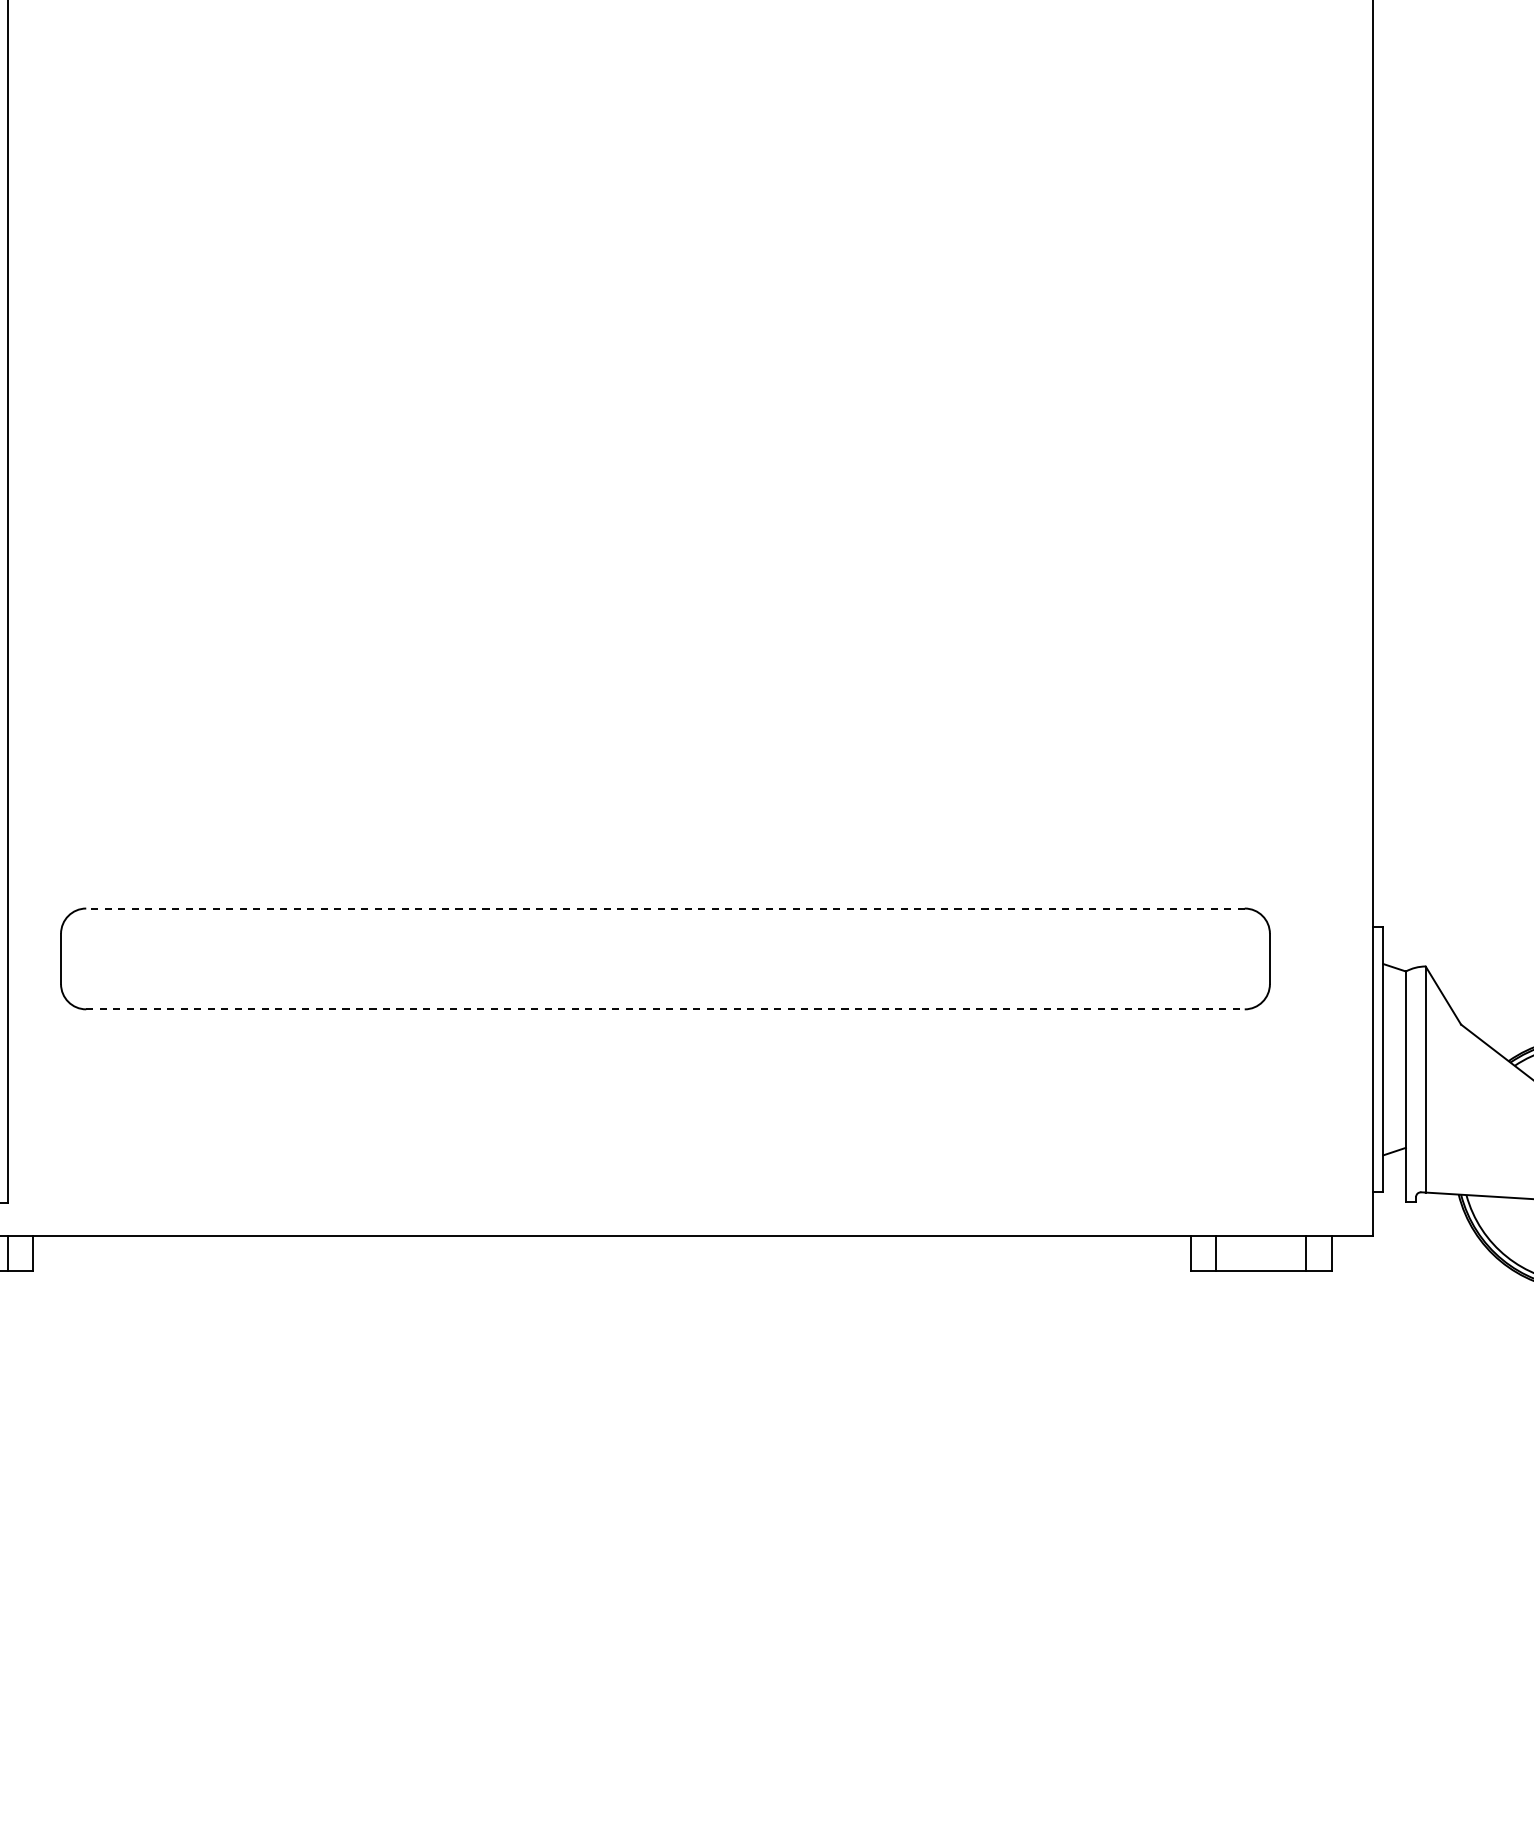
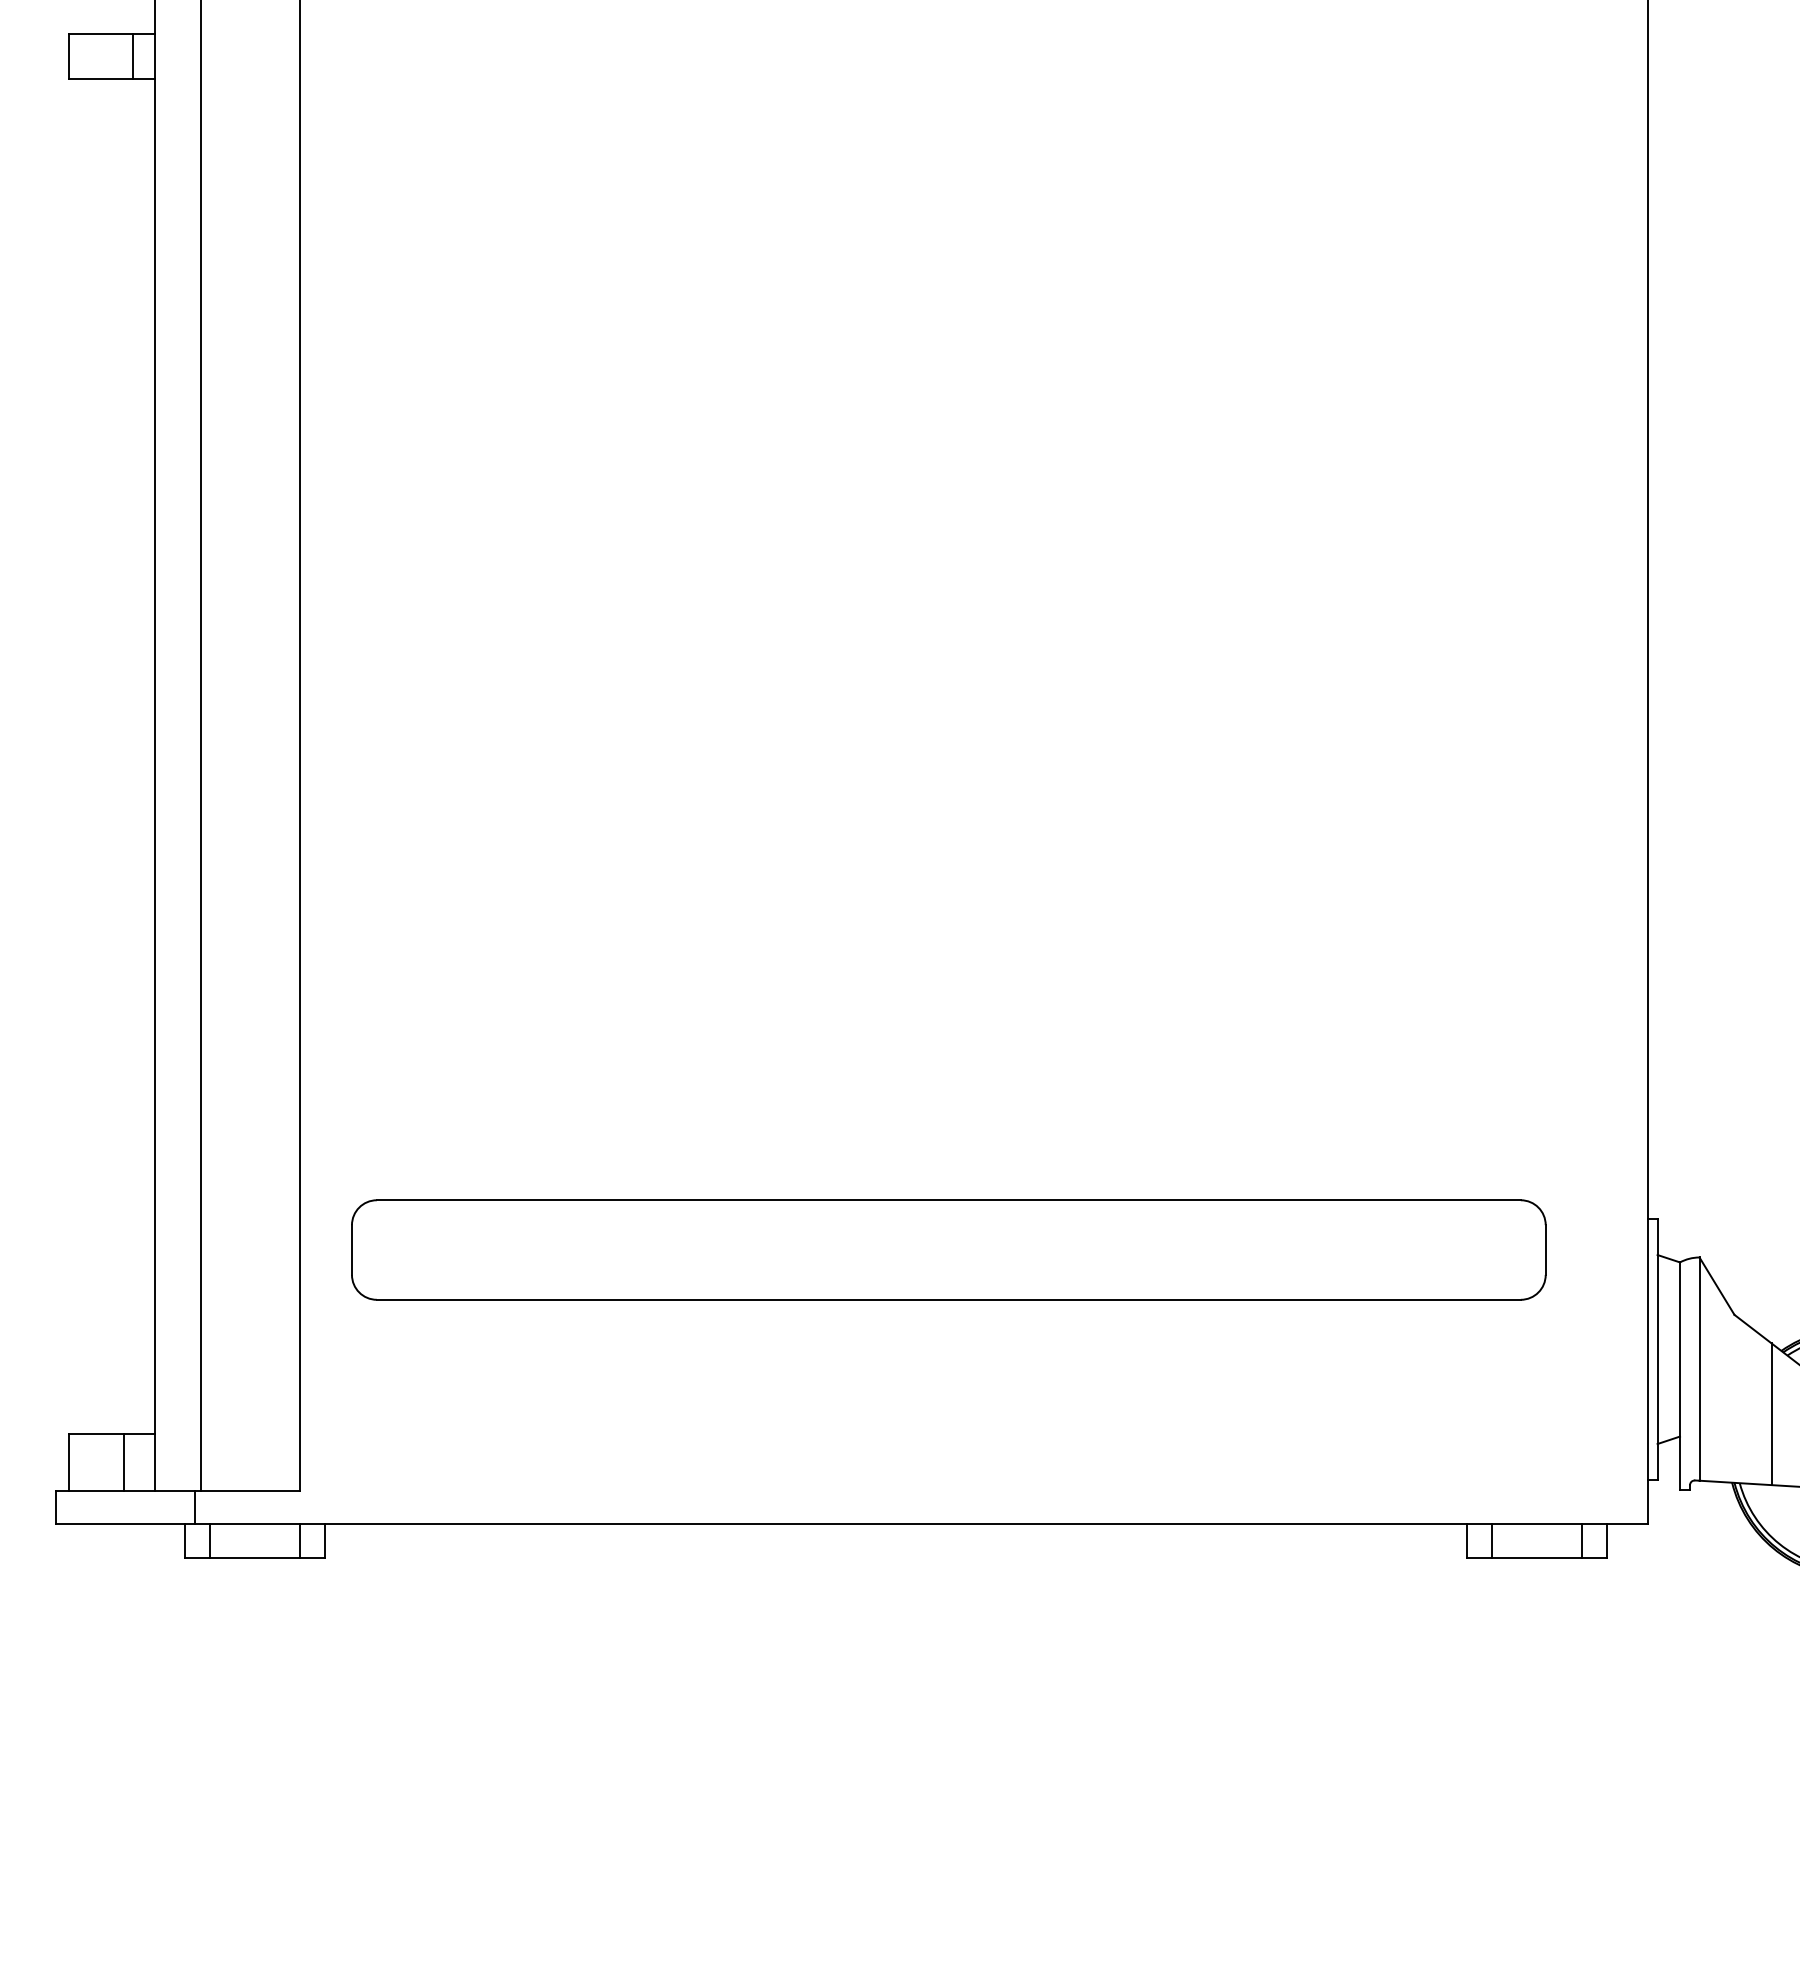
line: (665, 908) -> (948, 1200), dashed -> solid
line: (665, 1009) -> (948, 1299), dashed -> solid
line: (1498, 1125) -> (1771, 1414), added

